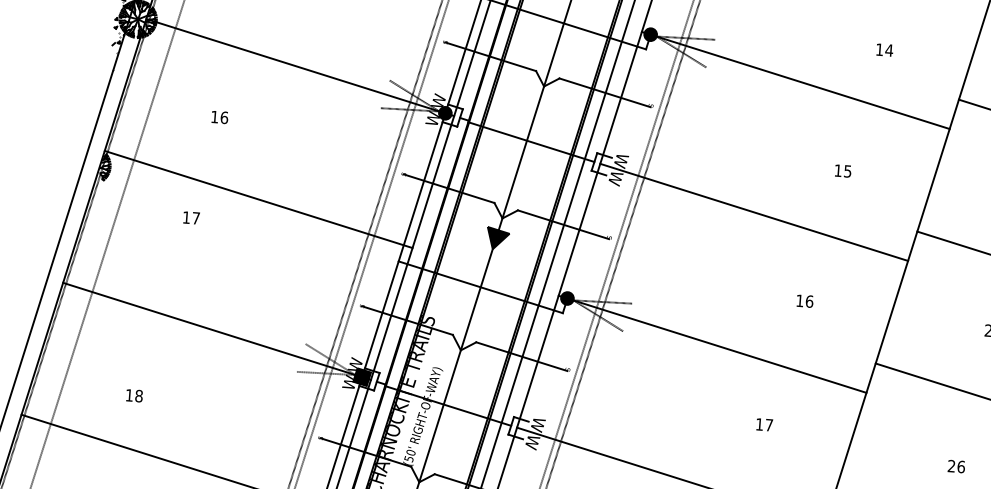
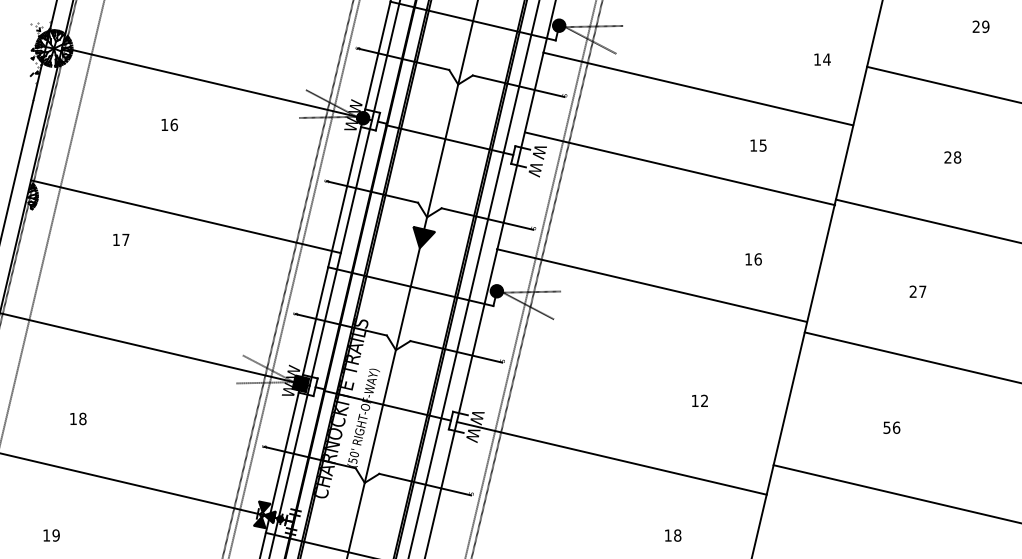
text: (884, 50) -> (822, 59), moved
line: (796, 79) -> (698, 88), moved
text: (219, 116) -> (169, 124), moved
line: (754, 212) -> (680, 168), moved
text: (804, 301) -> (753, 259), moved
line: (712, 344) -> (651, 285), moved
text: (769, 424) -> (704, 400), 17 -> 12
text: (951, 465) -> (886, 427), 26 -> 56

